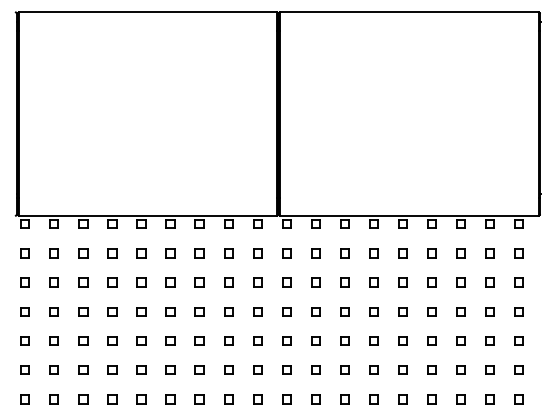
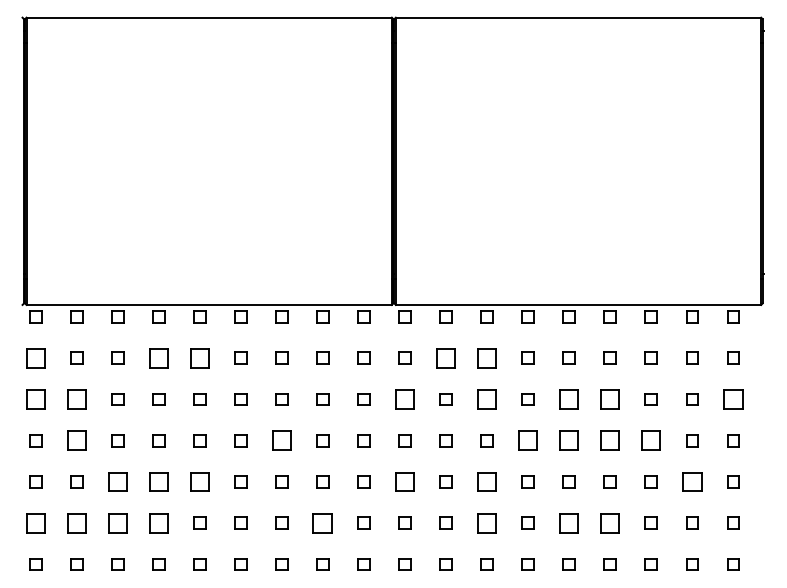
part: (24, 253) -> (34, 358), size x1.6
part: (112, 253) -> (158, 358), size x1.6
part: (141, 253) -> (199, 358), size x1.6
part: (315, 253) -> (445, 358), size x1.6
part: (344, 253) -> (486, 358), size x1.6
part: (24, 282) -> (34, 399), size x1.6
part: (53, 282) -> (75, 399), size x1.6
part: (286, 282) -> (404, 399), size x1.6
part: (344, 282) -> (486, 399), size x1.6
part: (402, 282) -> (568, 399), size x1.6
part: (431, 282) -> (609, 399), size x1.6
part: (518, 282) -> (732, 399), size x1.6
part: (53, 311) -> (75, 440), size x1.6
part: (199, 311) -> (281, 440), size x1.6
part: (373, 311) -> (527, 440), size x1.6
part: (402, 311) -> (568, 440), size x1.6
part: (431, 311) -> (609, 440), size x1.6
part: (460, 311) -> (650, 440), size x1.6
part: (83, 340) -> (118, 481), size x1.6
part: (112, 340) -> (158, 481), size x1.6
part: (141, 340) -> (199, 481), size x1.6
part: (286, 340) -> (404, 481), size x1.6
part: (344, 340) -> (486, 481), size x1.6
part: (489, 340) -> (691, 481), size x1.6
part: (24, 369) -> (34, 522), size x1.6
part: (53, 369) -> (75, 522), size x1.6
part: (83, 369) -> (118, 522), size x1.6
part: (112, 369) -> (158, 522), size x1.6
part: (228, 369) -> (322, 522), size x1.6
part: (344, 369) -> (486, 522), size x1.6
part: (402, 369) -> (568, 522), size x1.6
part: (431, 369) -> (609, 522), size x1.6

